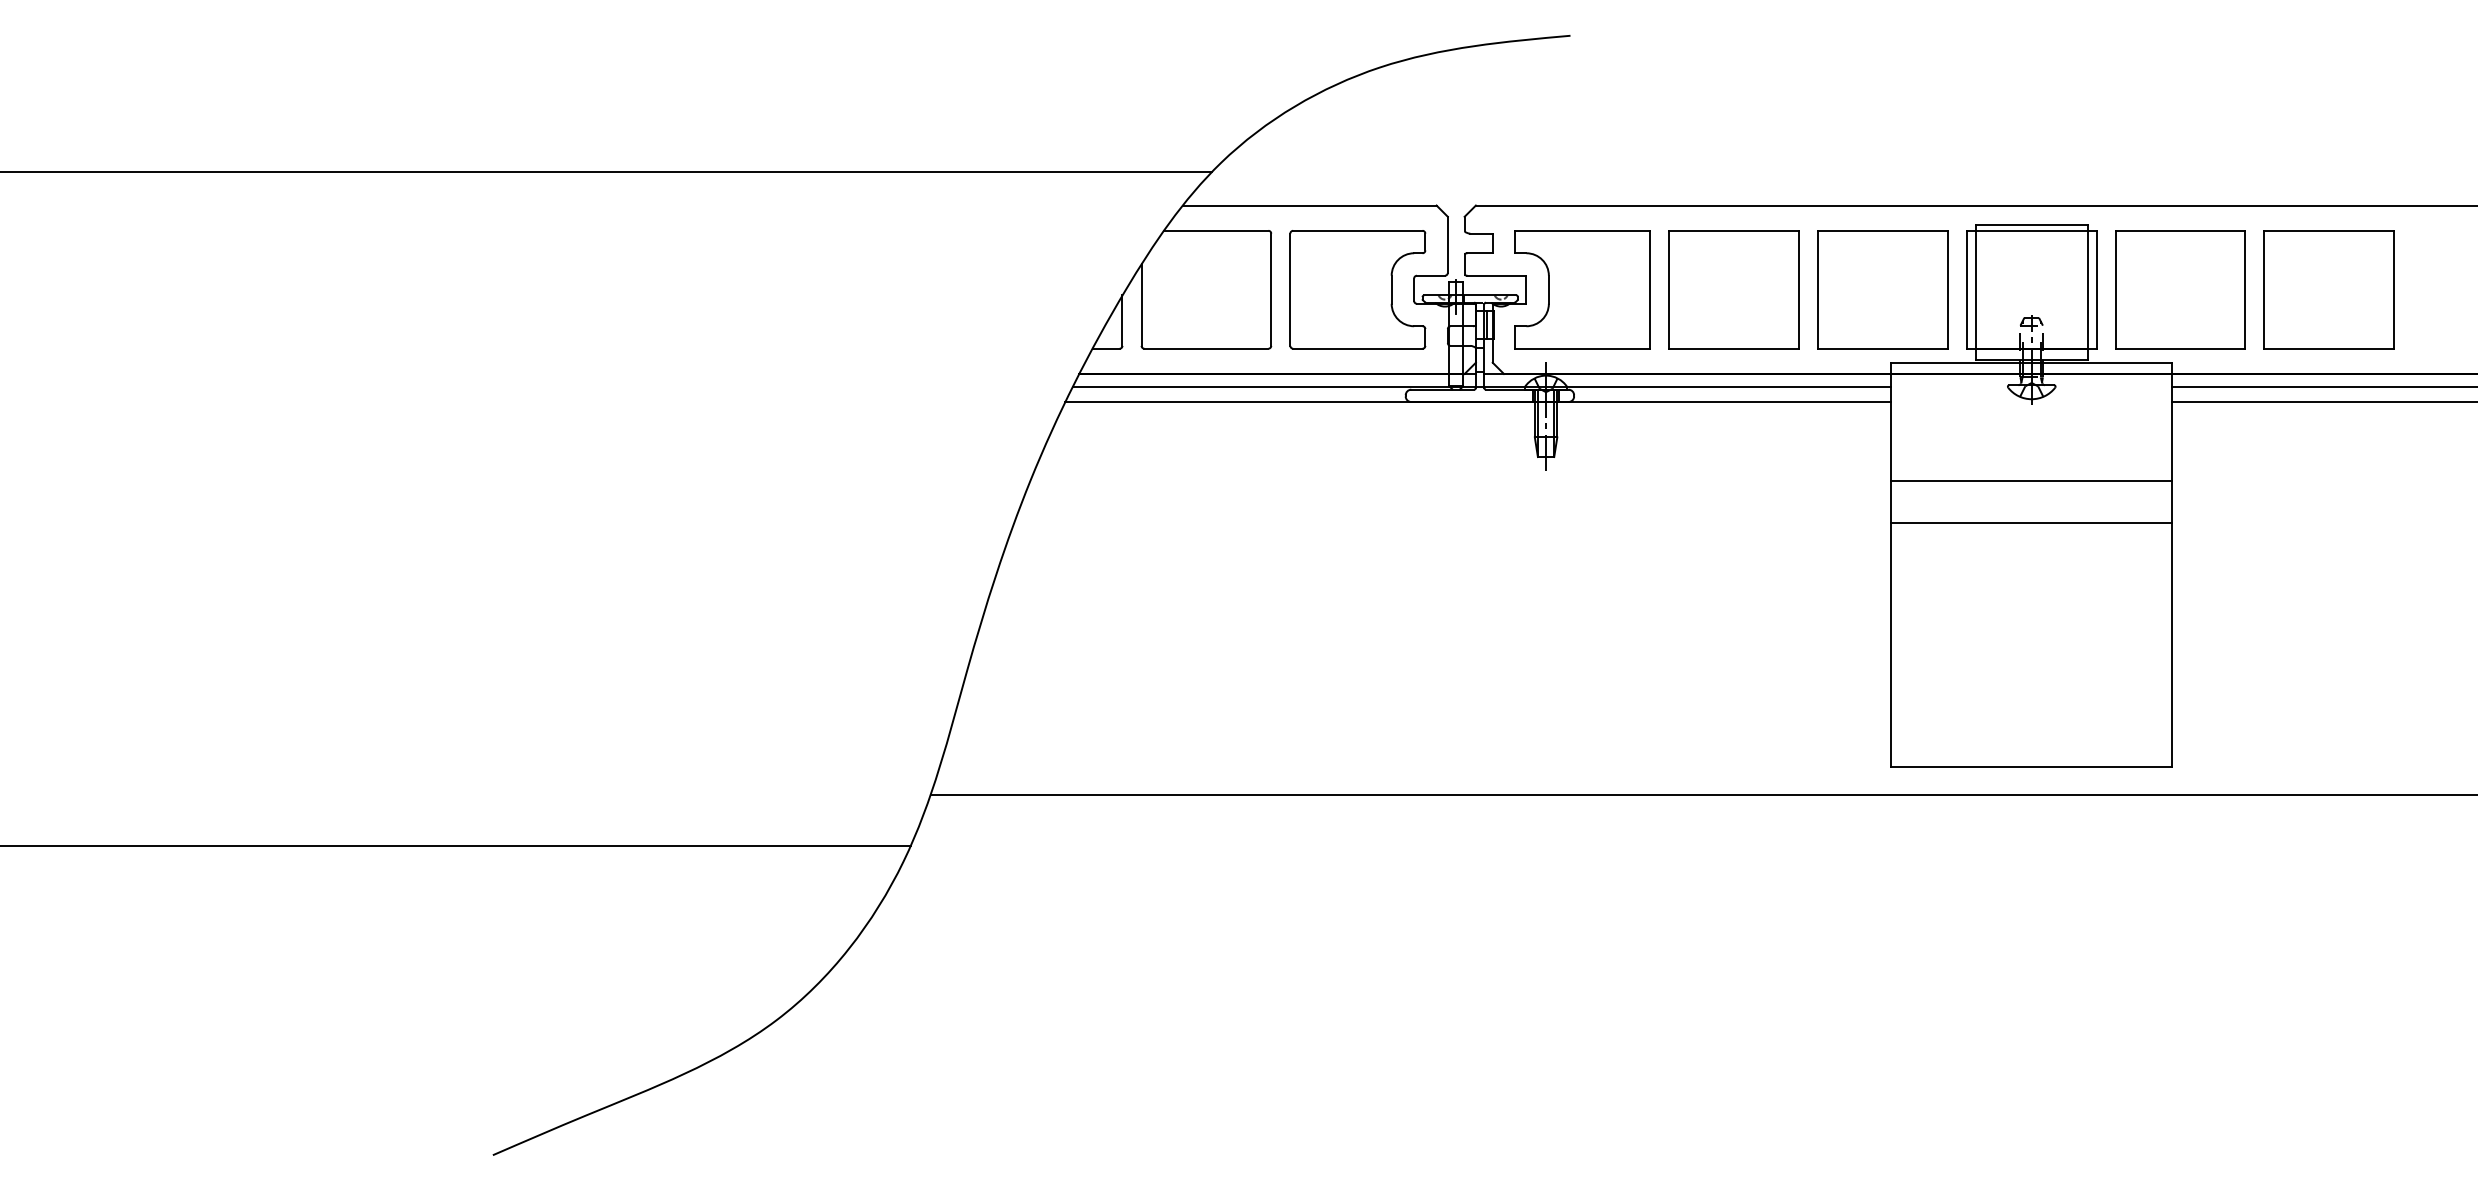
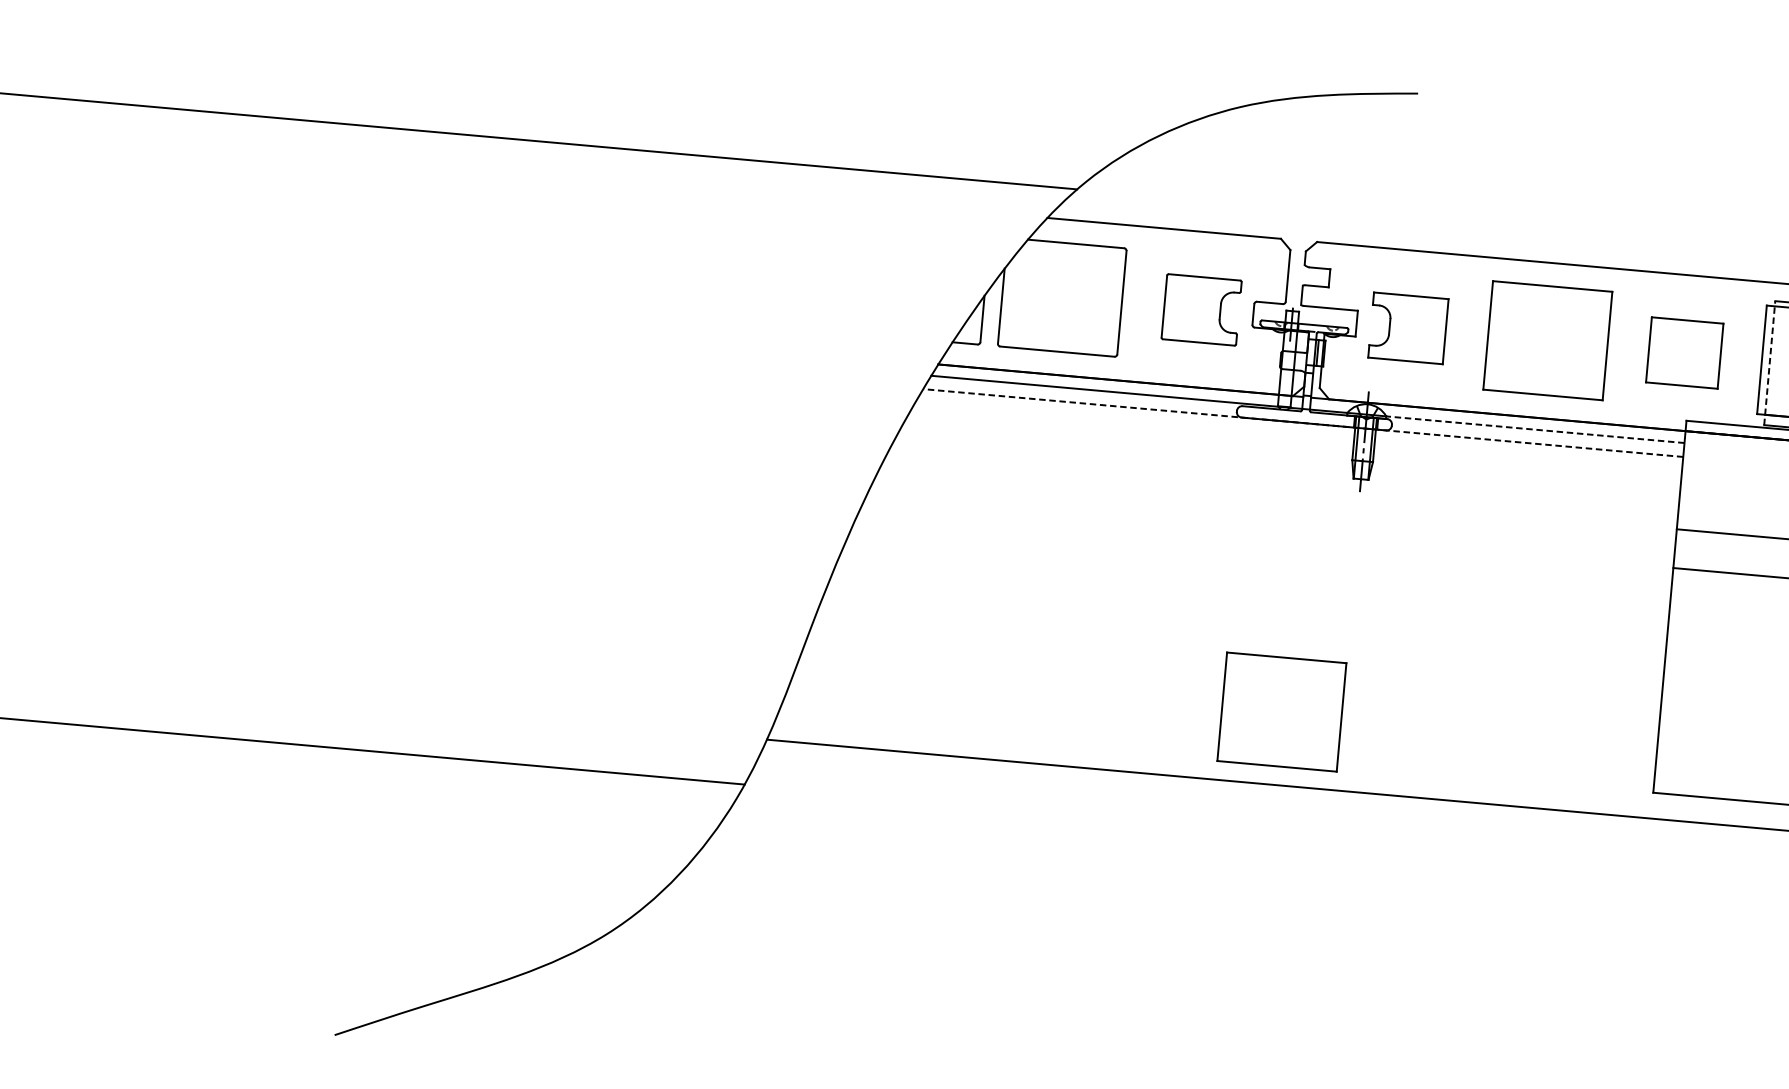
part: (1357, 289) -> (1201, 309), size x0.6
part: (1582, 289) -> (1408, 328), size x0.6
part: (1882, 289) -> (1684, 352), size x0.6
line: (1975, 292) -> (1769, 363), solid -> dashed
line: (1728, 386) -> (1534, 429), solid -> dashed
line: (1477, 402) -> (1302, 423), solid -> dashed
part: (1482, 715) -> (1281, 711), added

